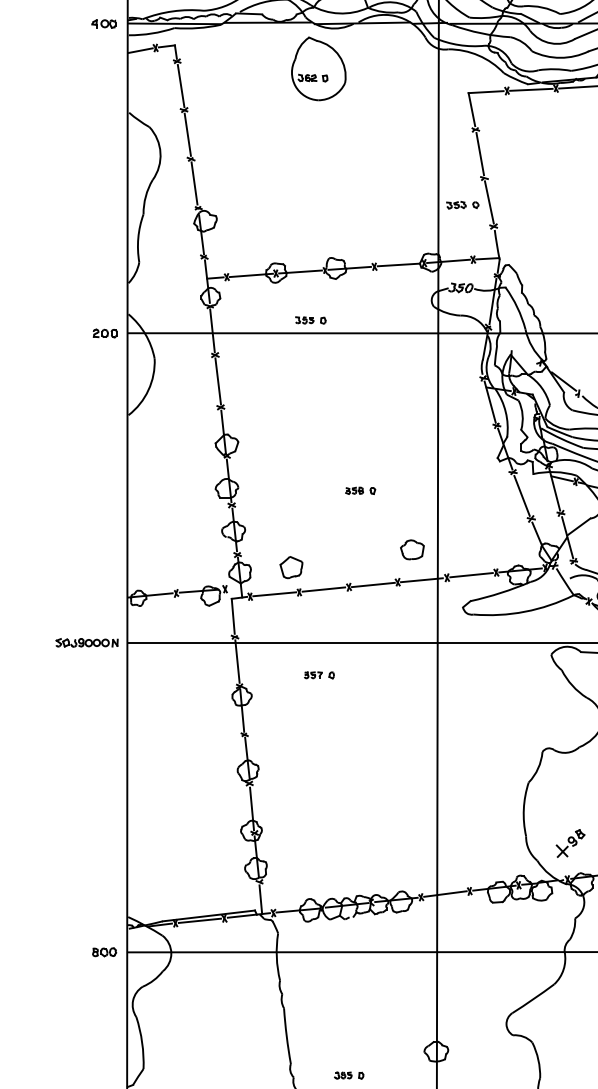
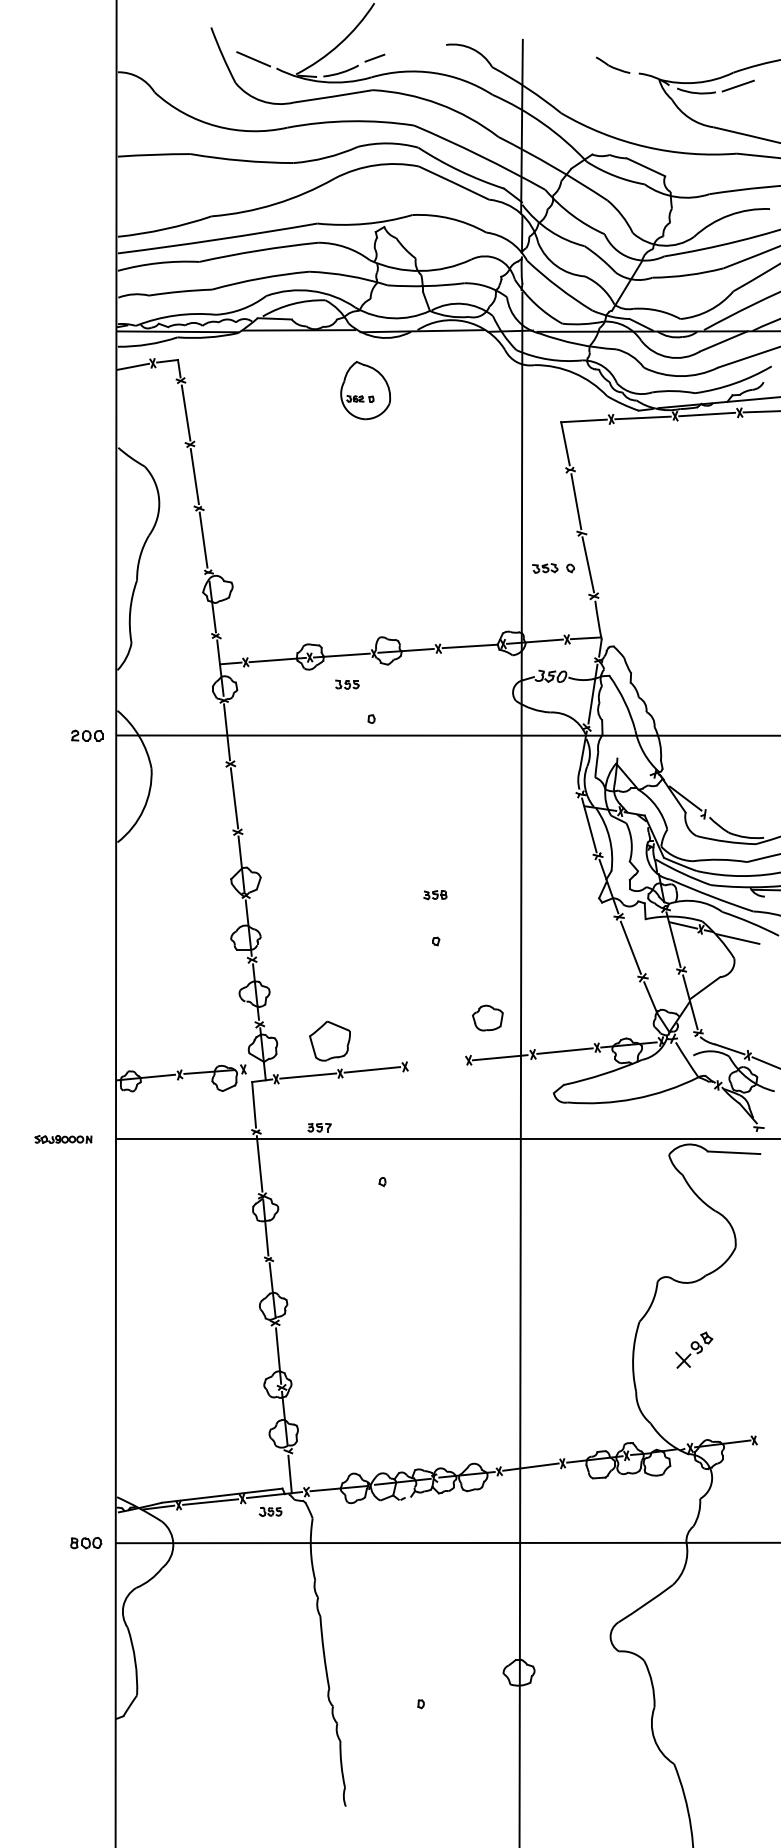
part: (104, 23) -> (85, 331), removed
part: (318, 68) -> (365, 390), size x0.7
part: (304, 320) -> (347, 684), moved
part: (354, 491) -> (435, 895), moved
part: (291, 567) -> (329, 1040), size x1.4
line: (373, 584) -> (436, 1063), removed
part: (87, 642) -> (63, 1139), size x0.7
part: (313, 675) -> (319, 1127), moved
part: (570, 842) -> (694, 1349), moved
part: (343, 1075) -> (270, 1511), moved

